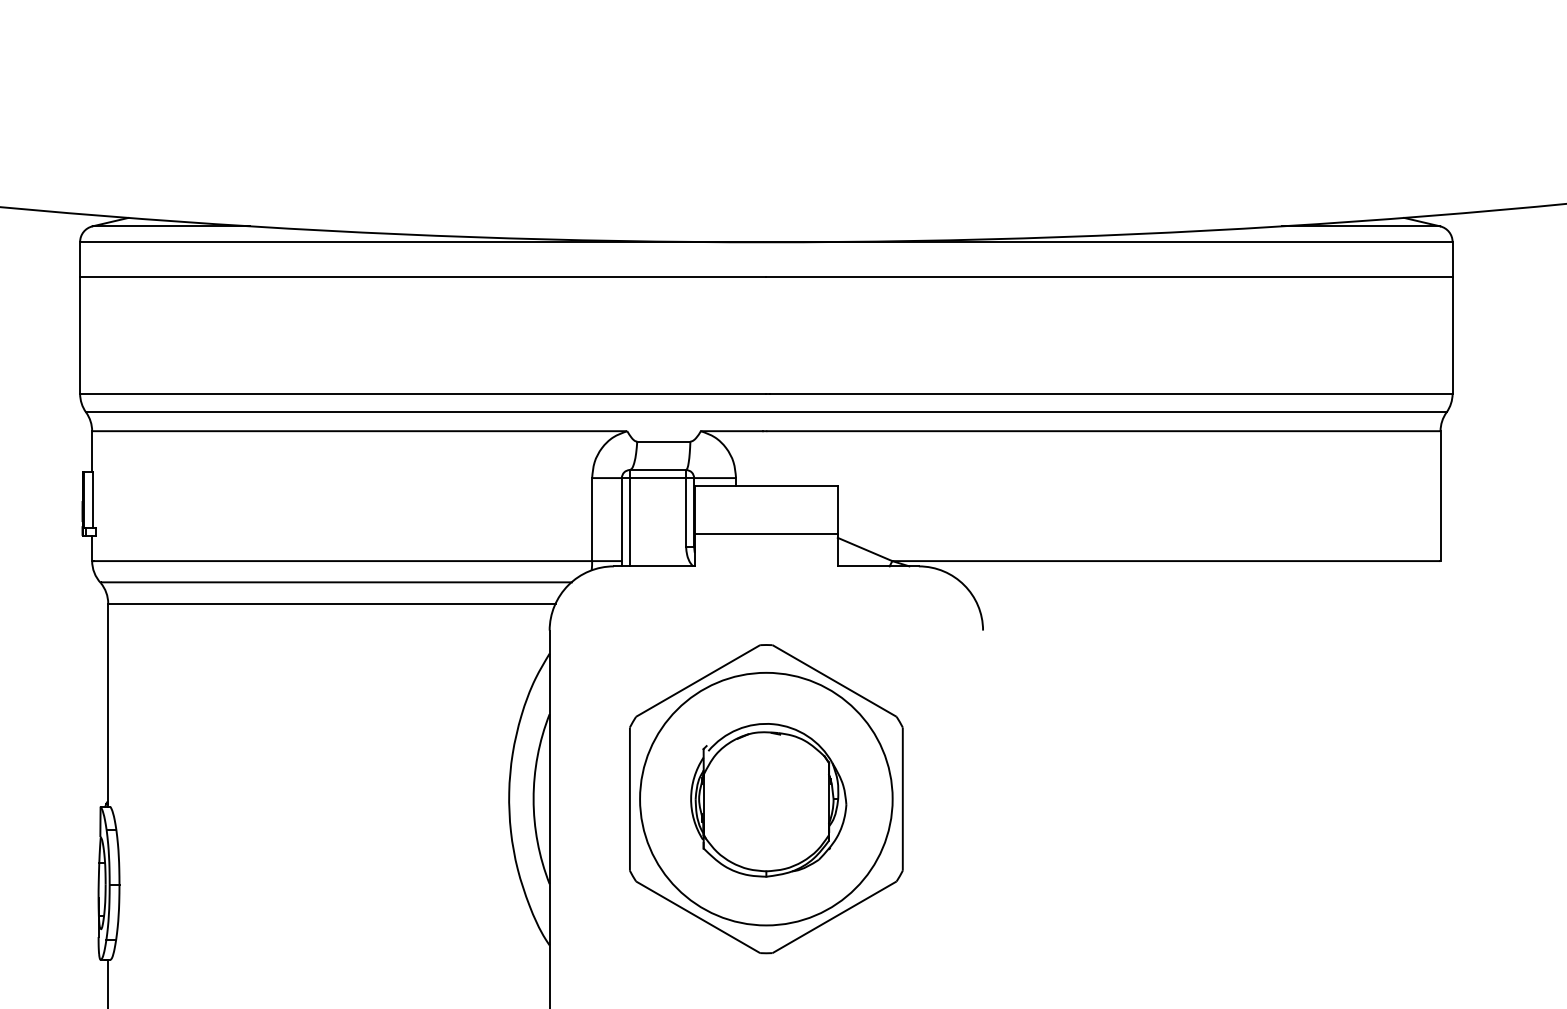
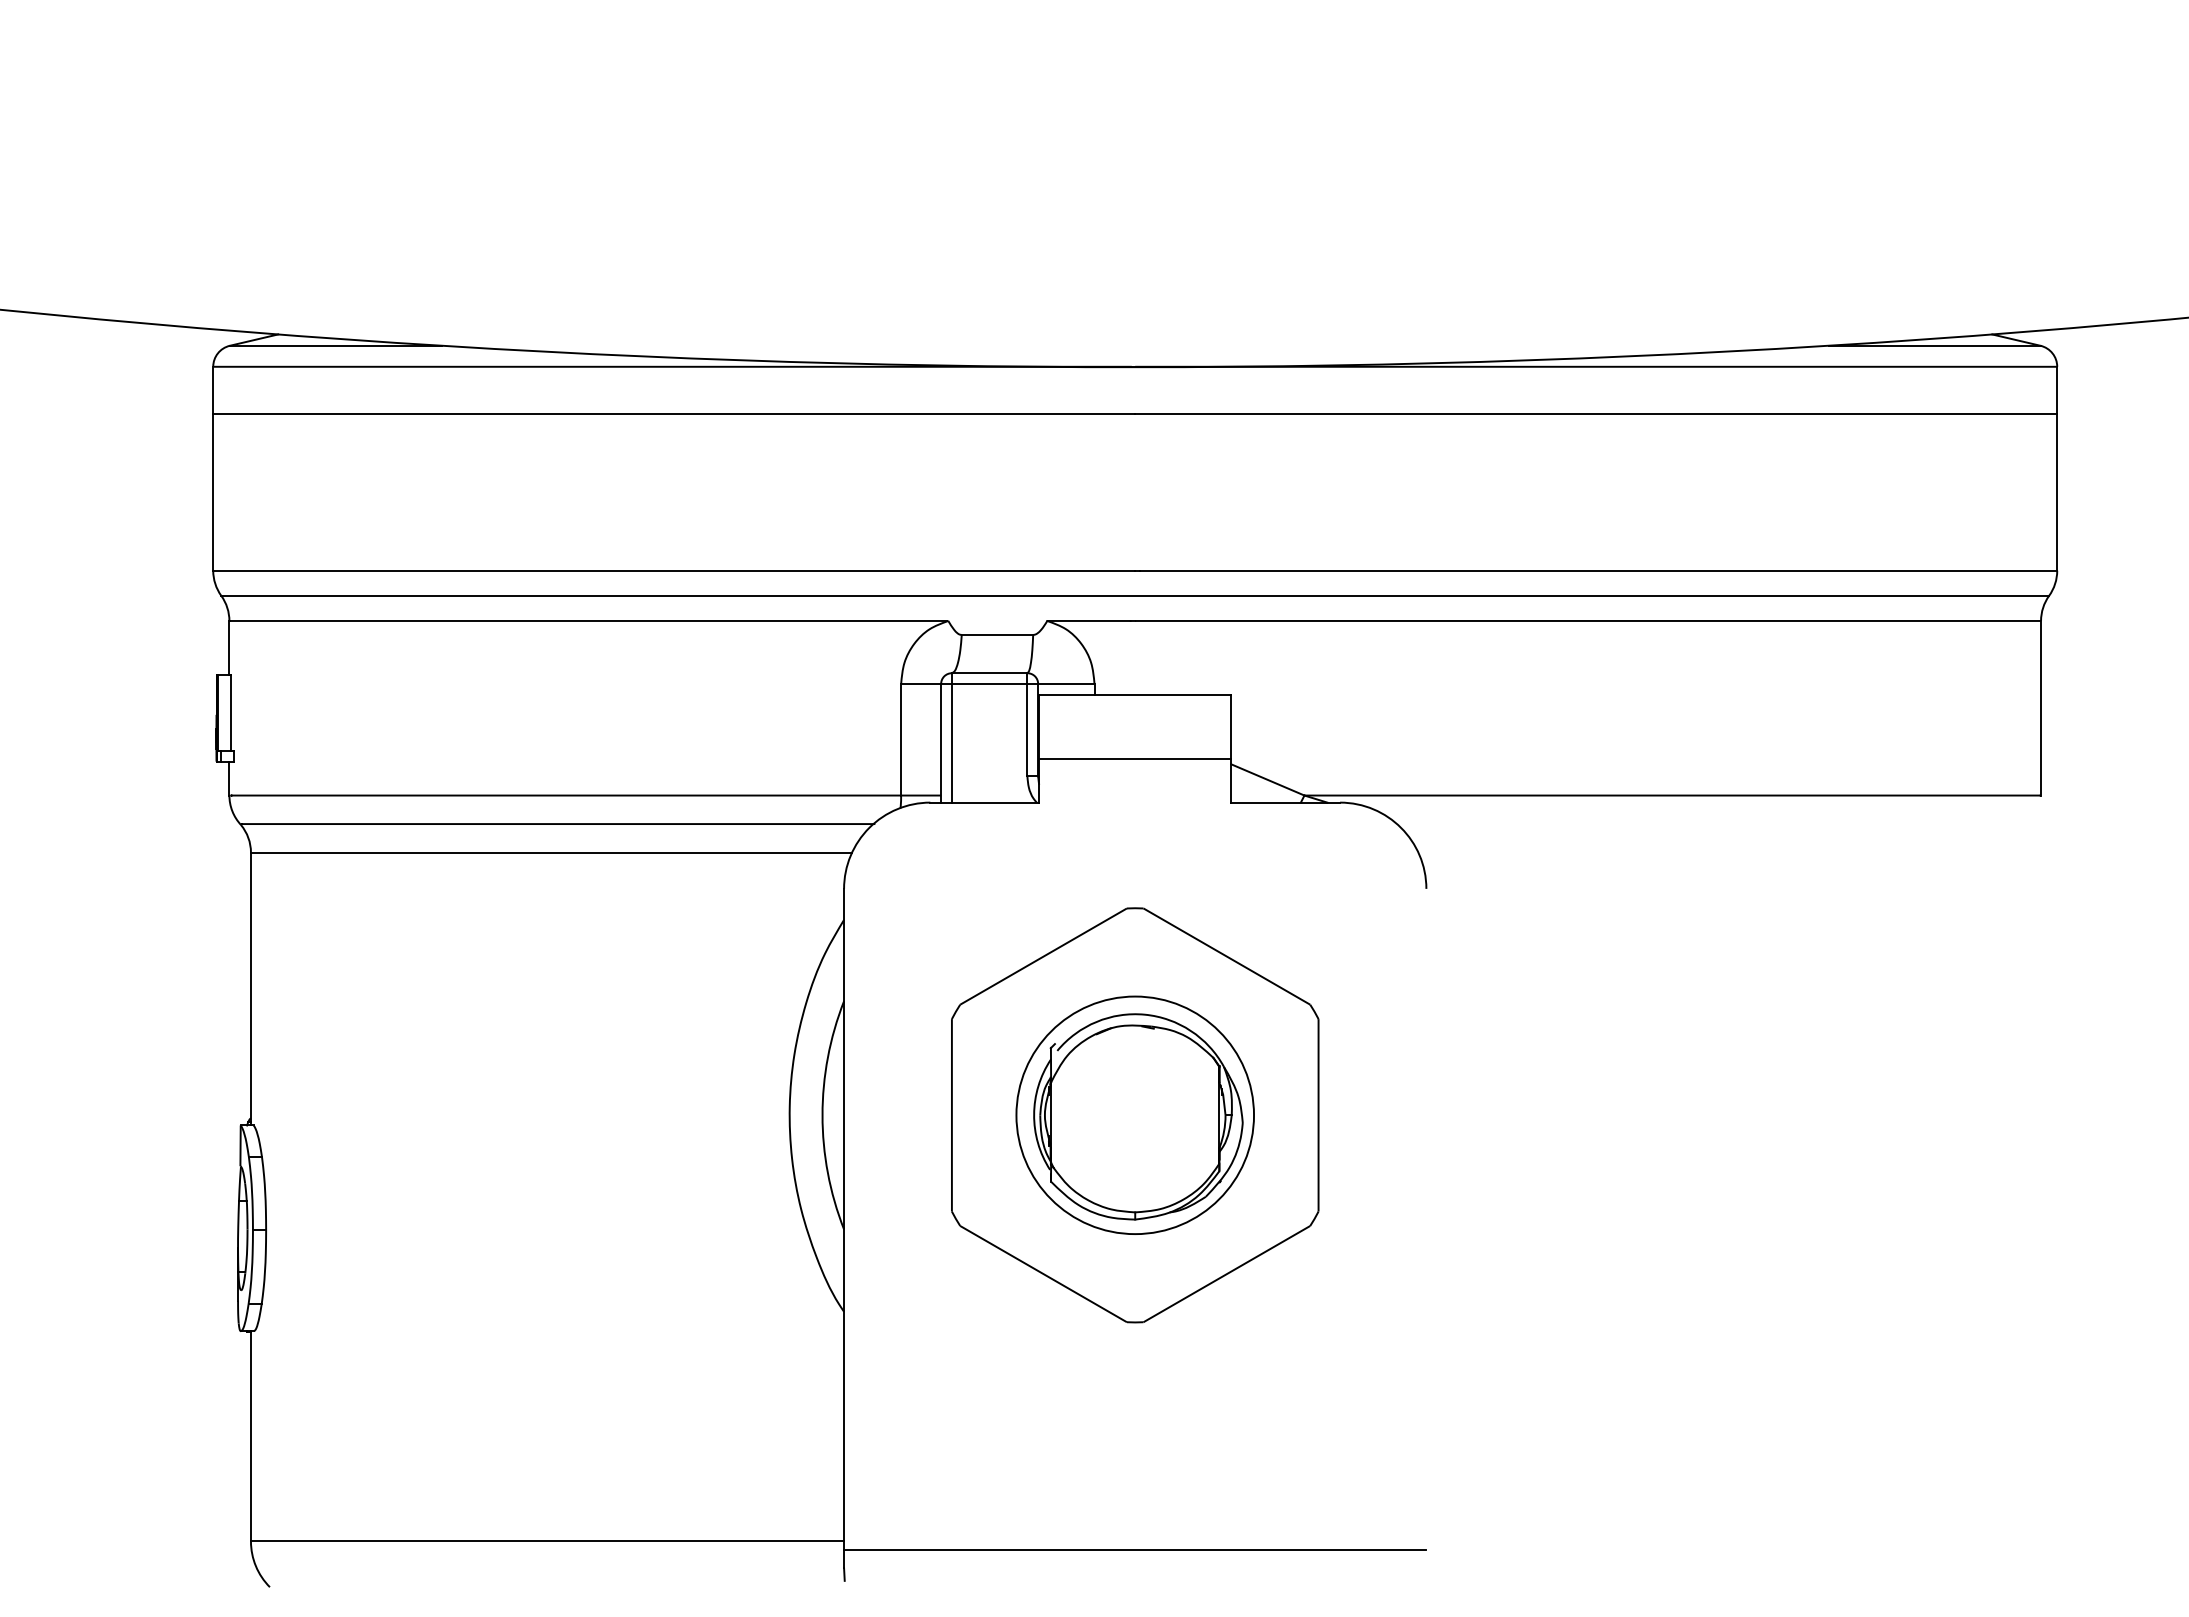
circle: (765, 799) -> (1134, 1115), size x0.7

